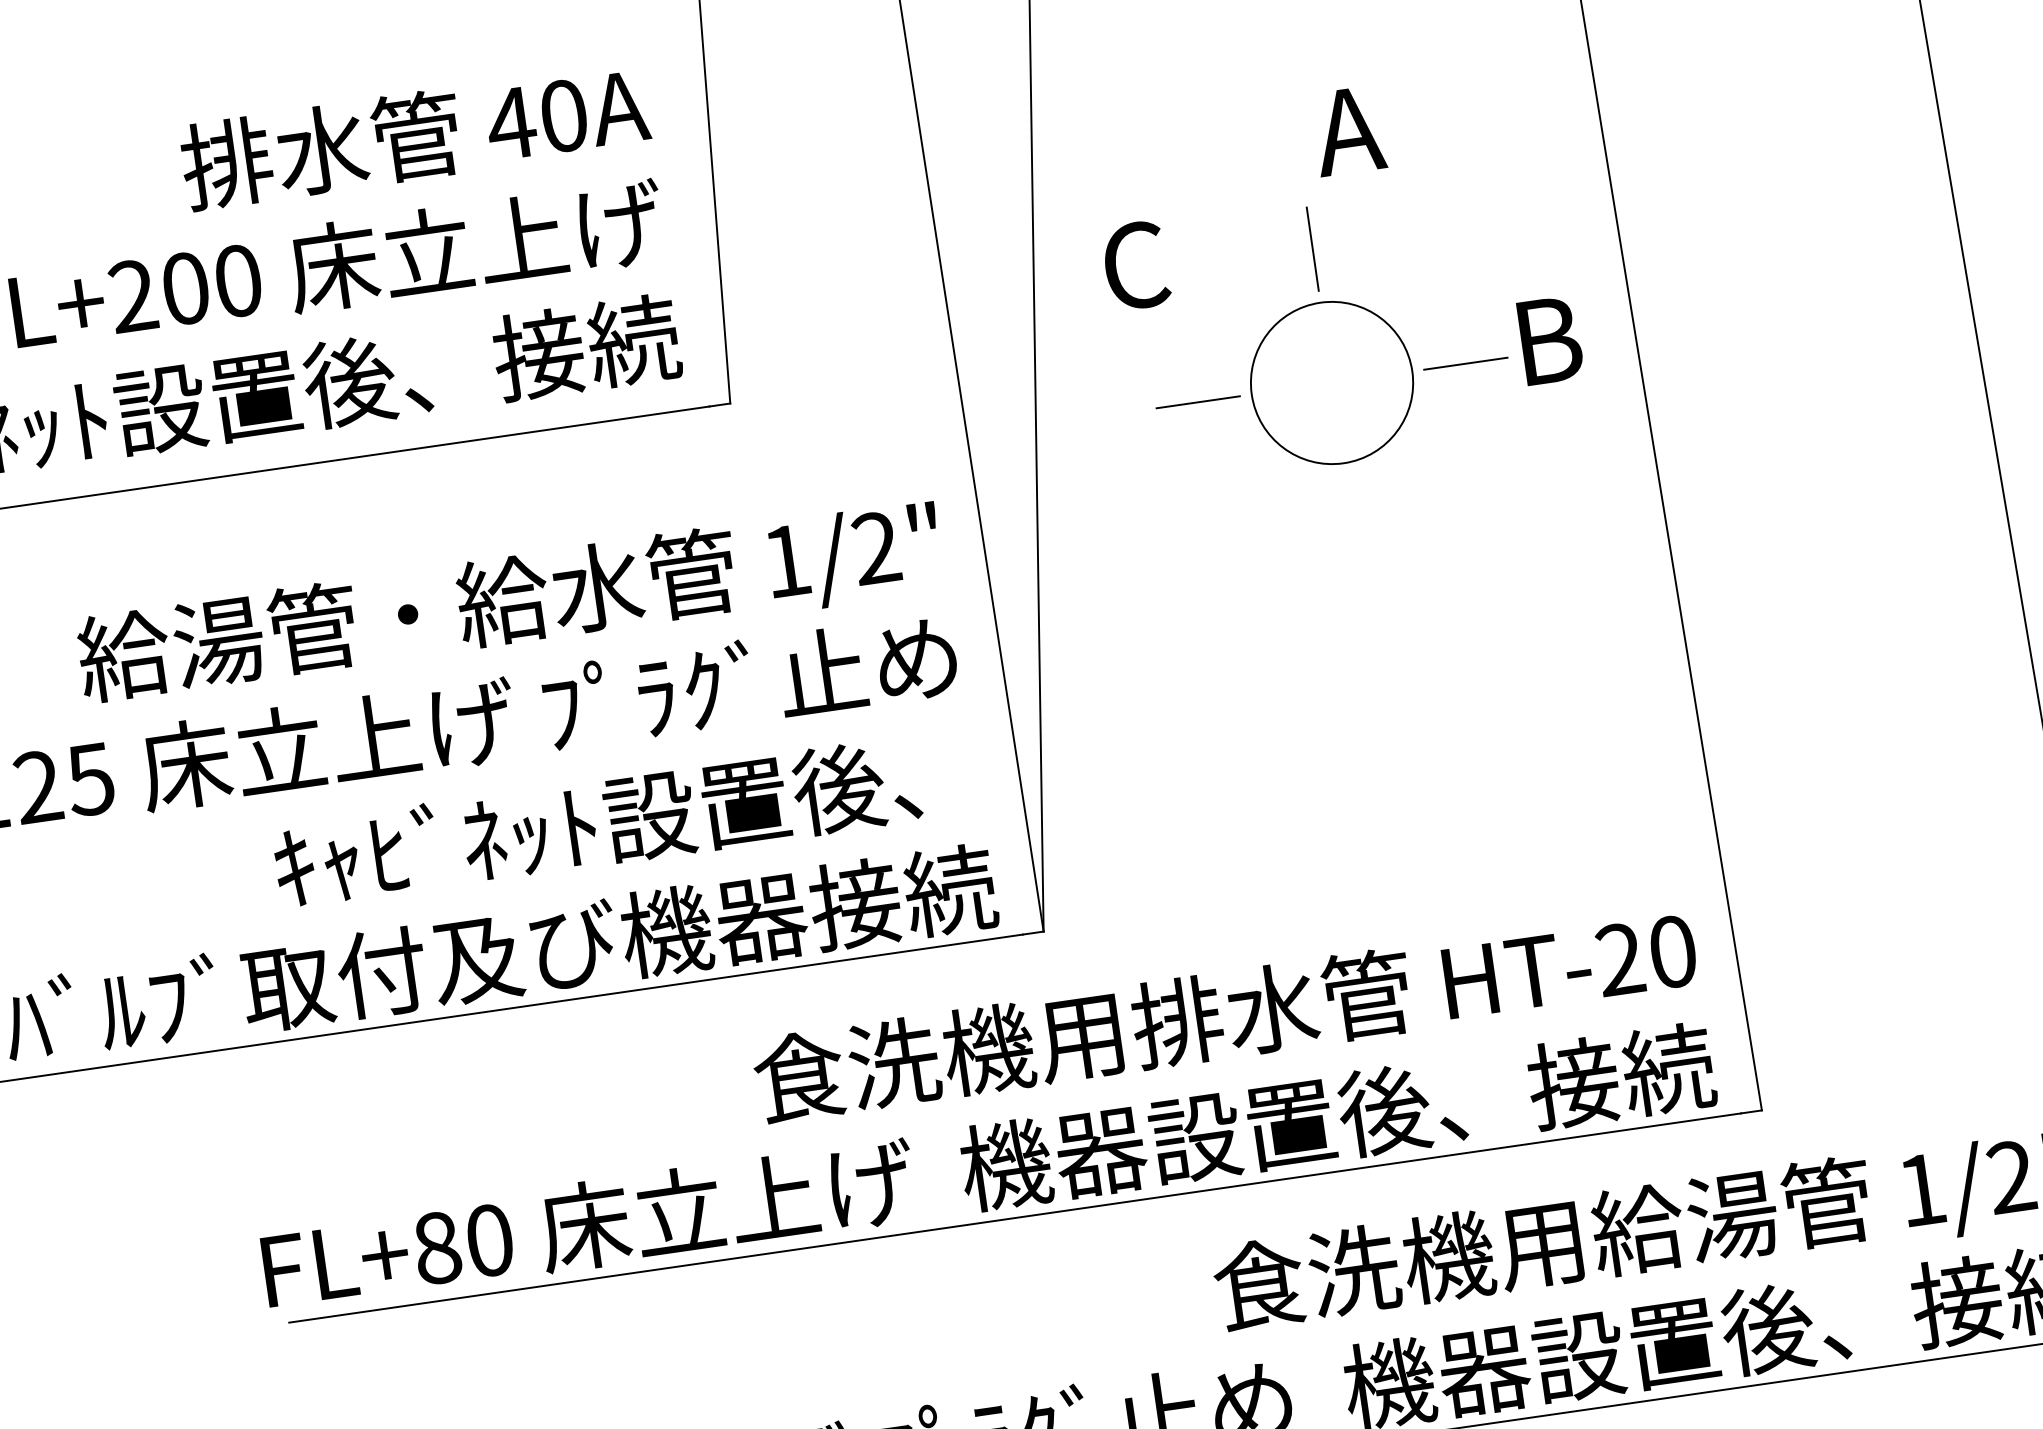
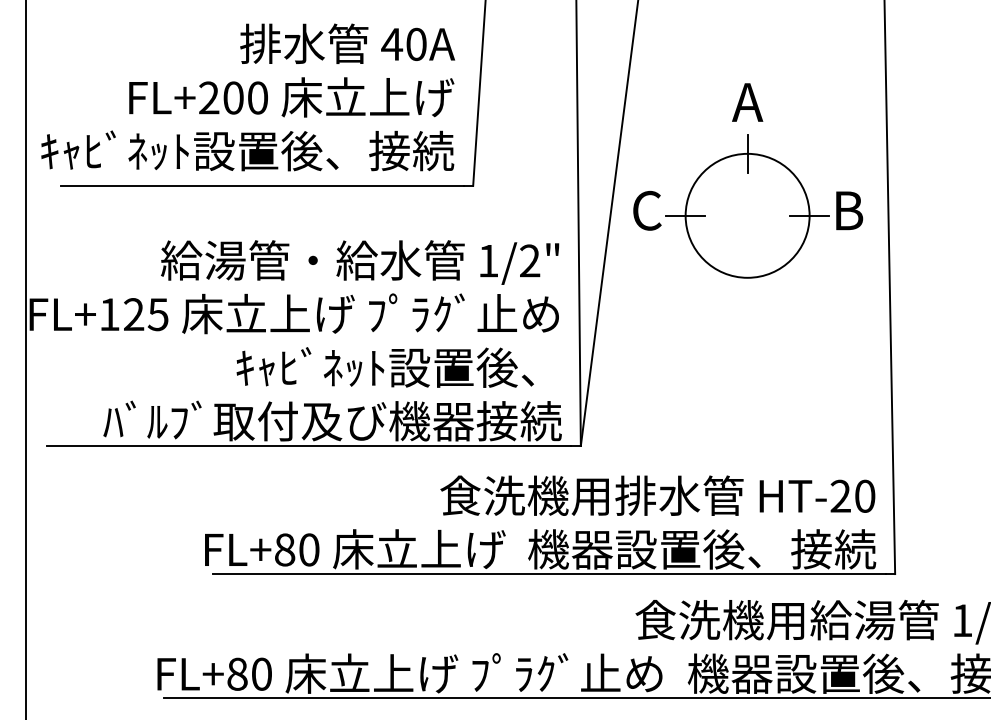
text: (1348, 130) -> (747, 102), moved
text: (1136, 265) -> (647, 210), moved
circle: (1331, 382) -> (747, 215), size x1.67

